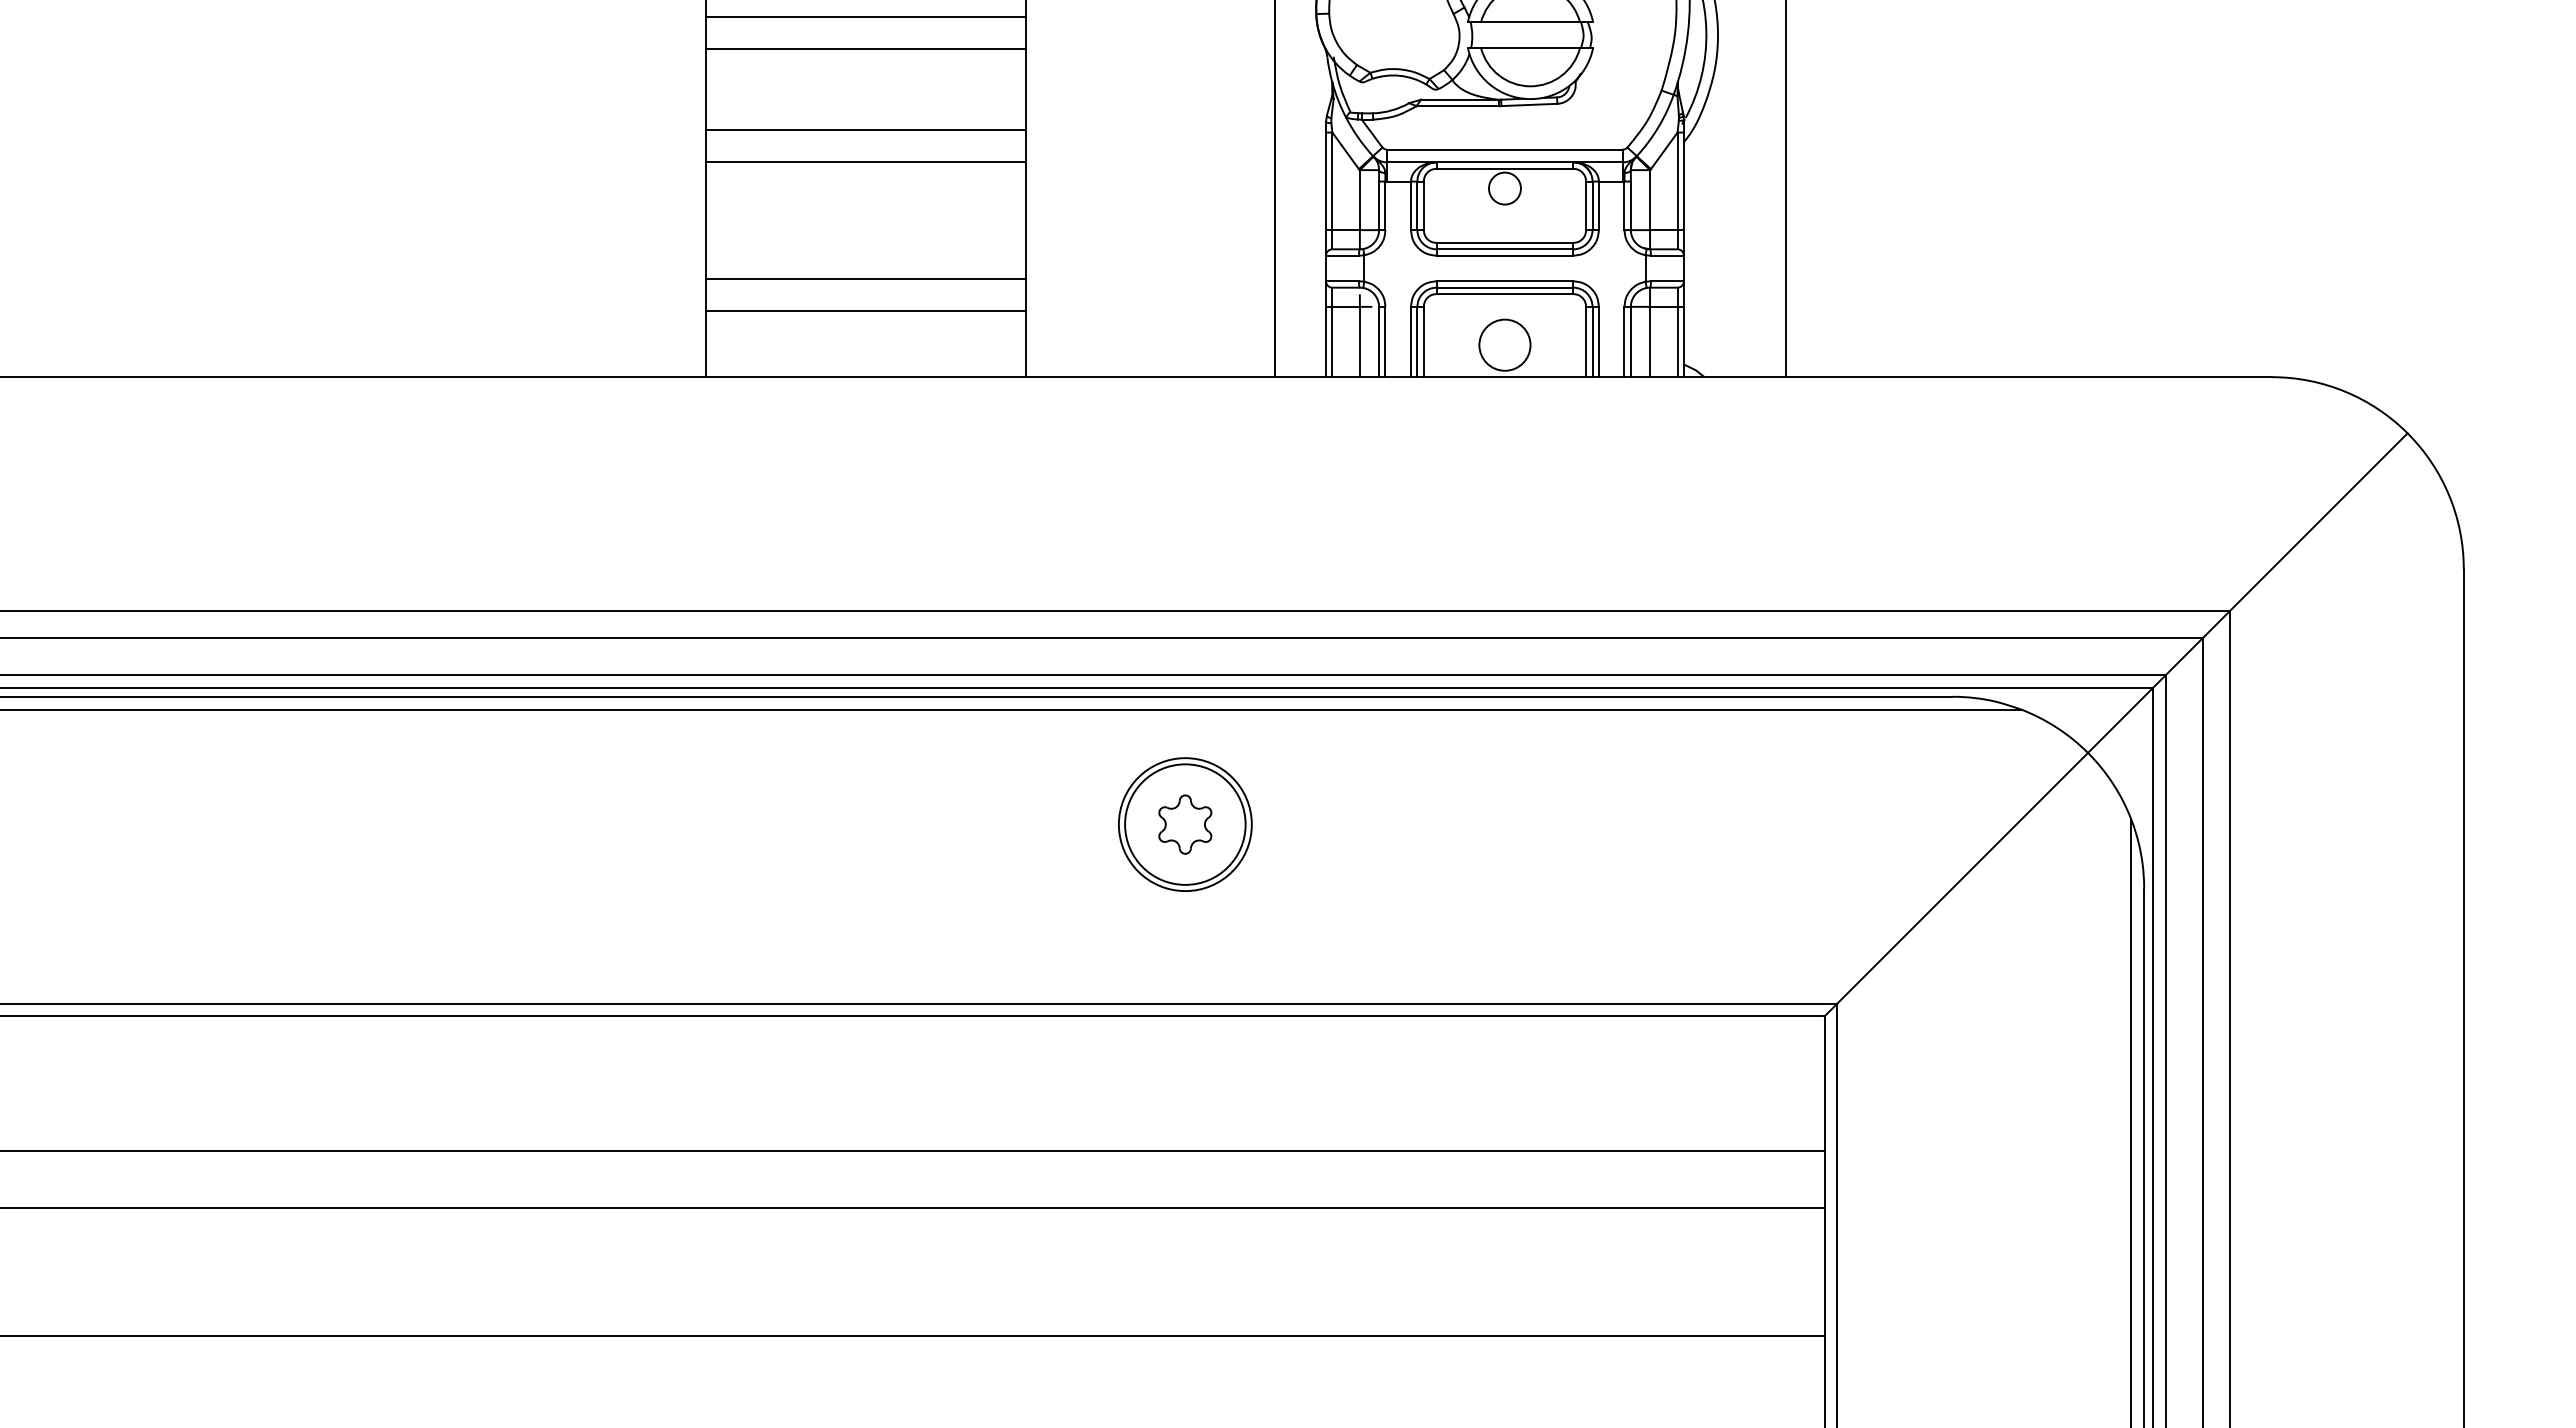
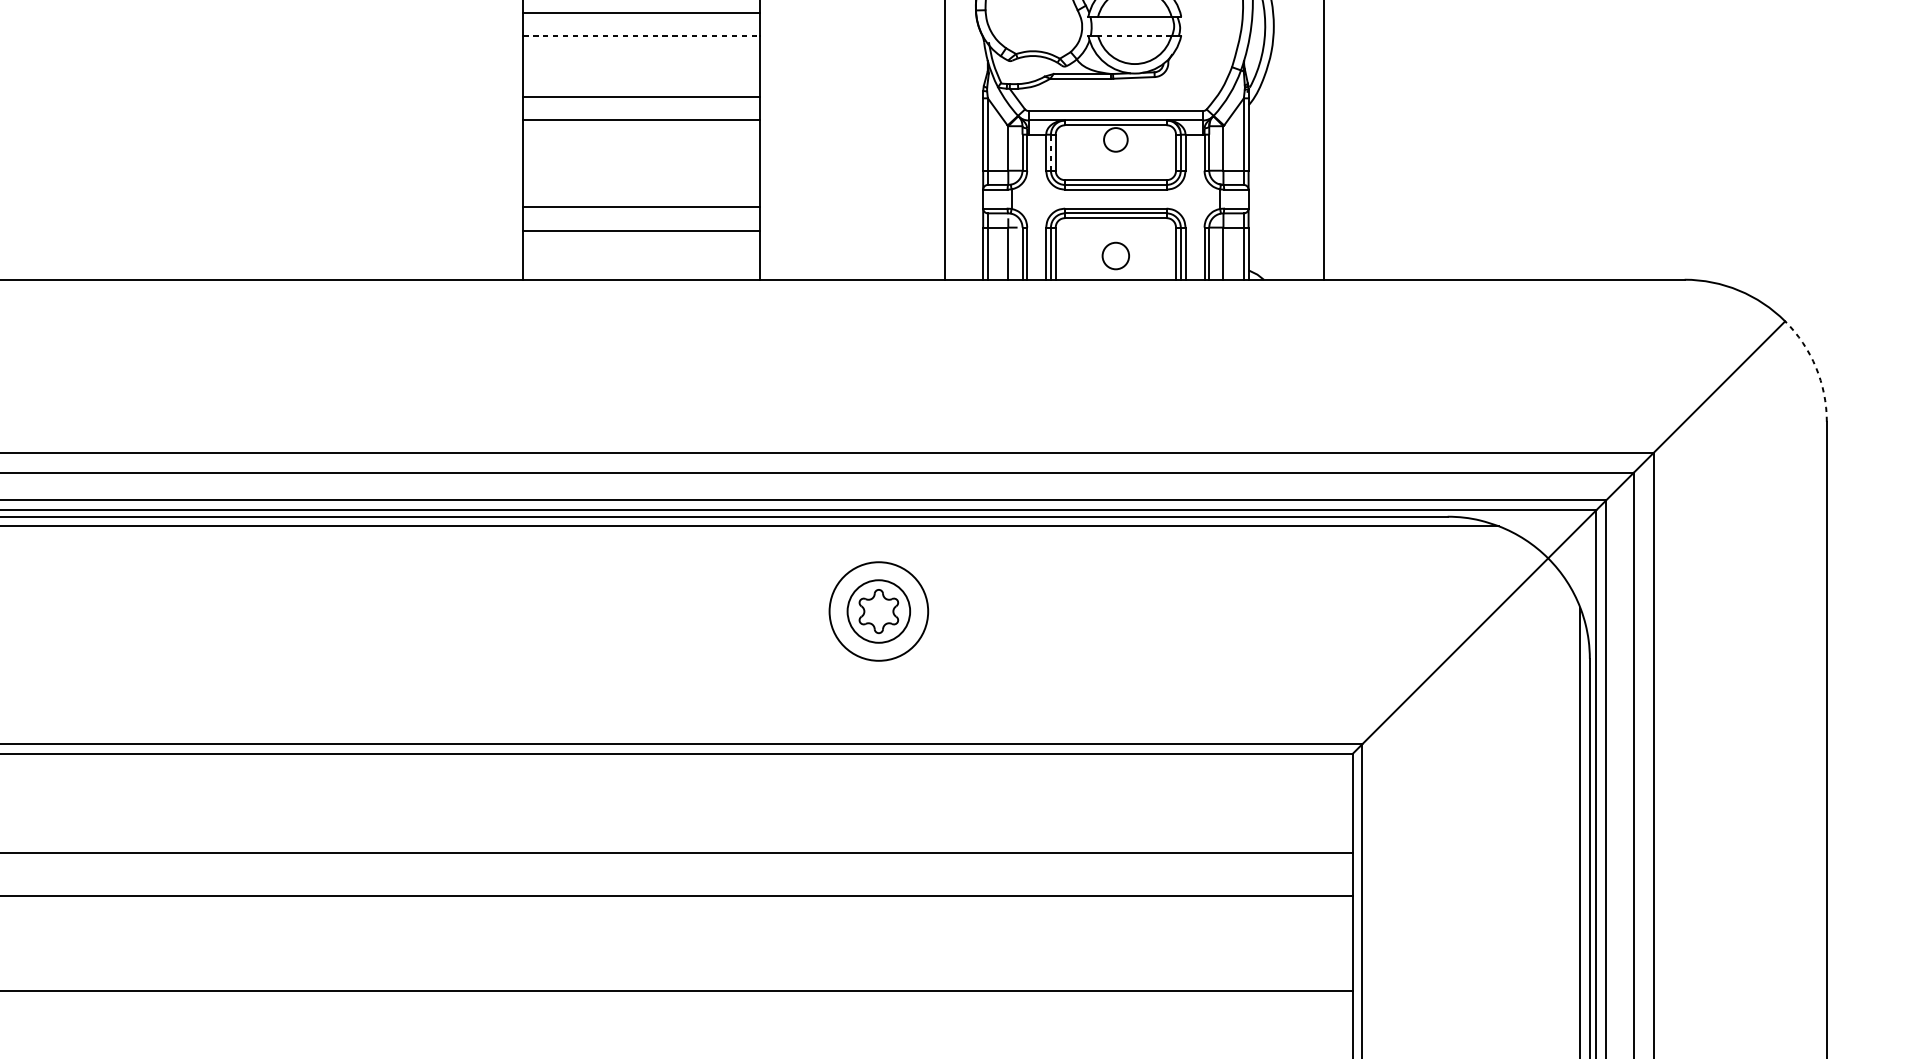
line: (1530, 47) -> (1134, 35), solid -> dashed
line: (865, 48) -> (641, 36), solid -> dashed
line: (1417, 205) -> (1051, 152), solid -> dashed
circle: (1504, 344) -> (1115, 255), size x0.7
arc: (2449, 495) -> (1816, 367), solid -> dashed
circle: (1185, 824) -> (878, 611), size x0.7

